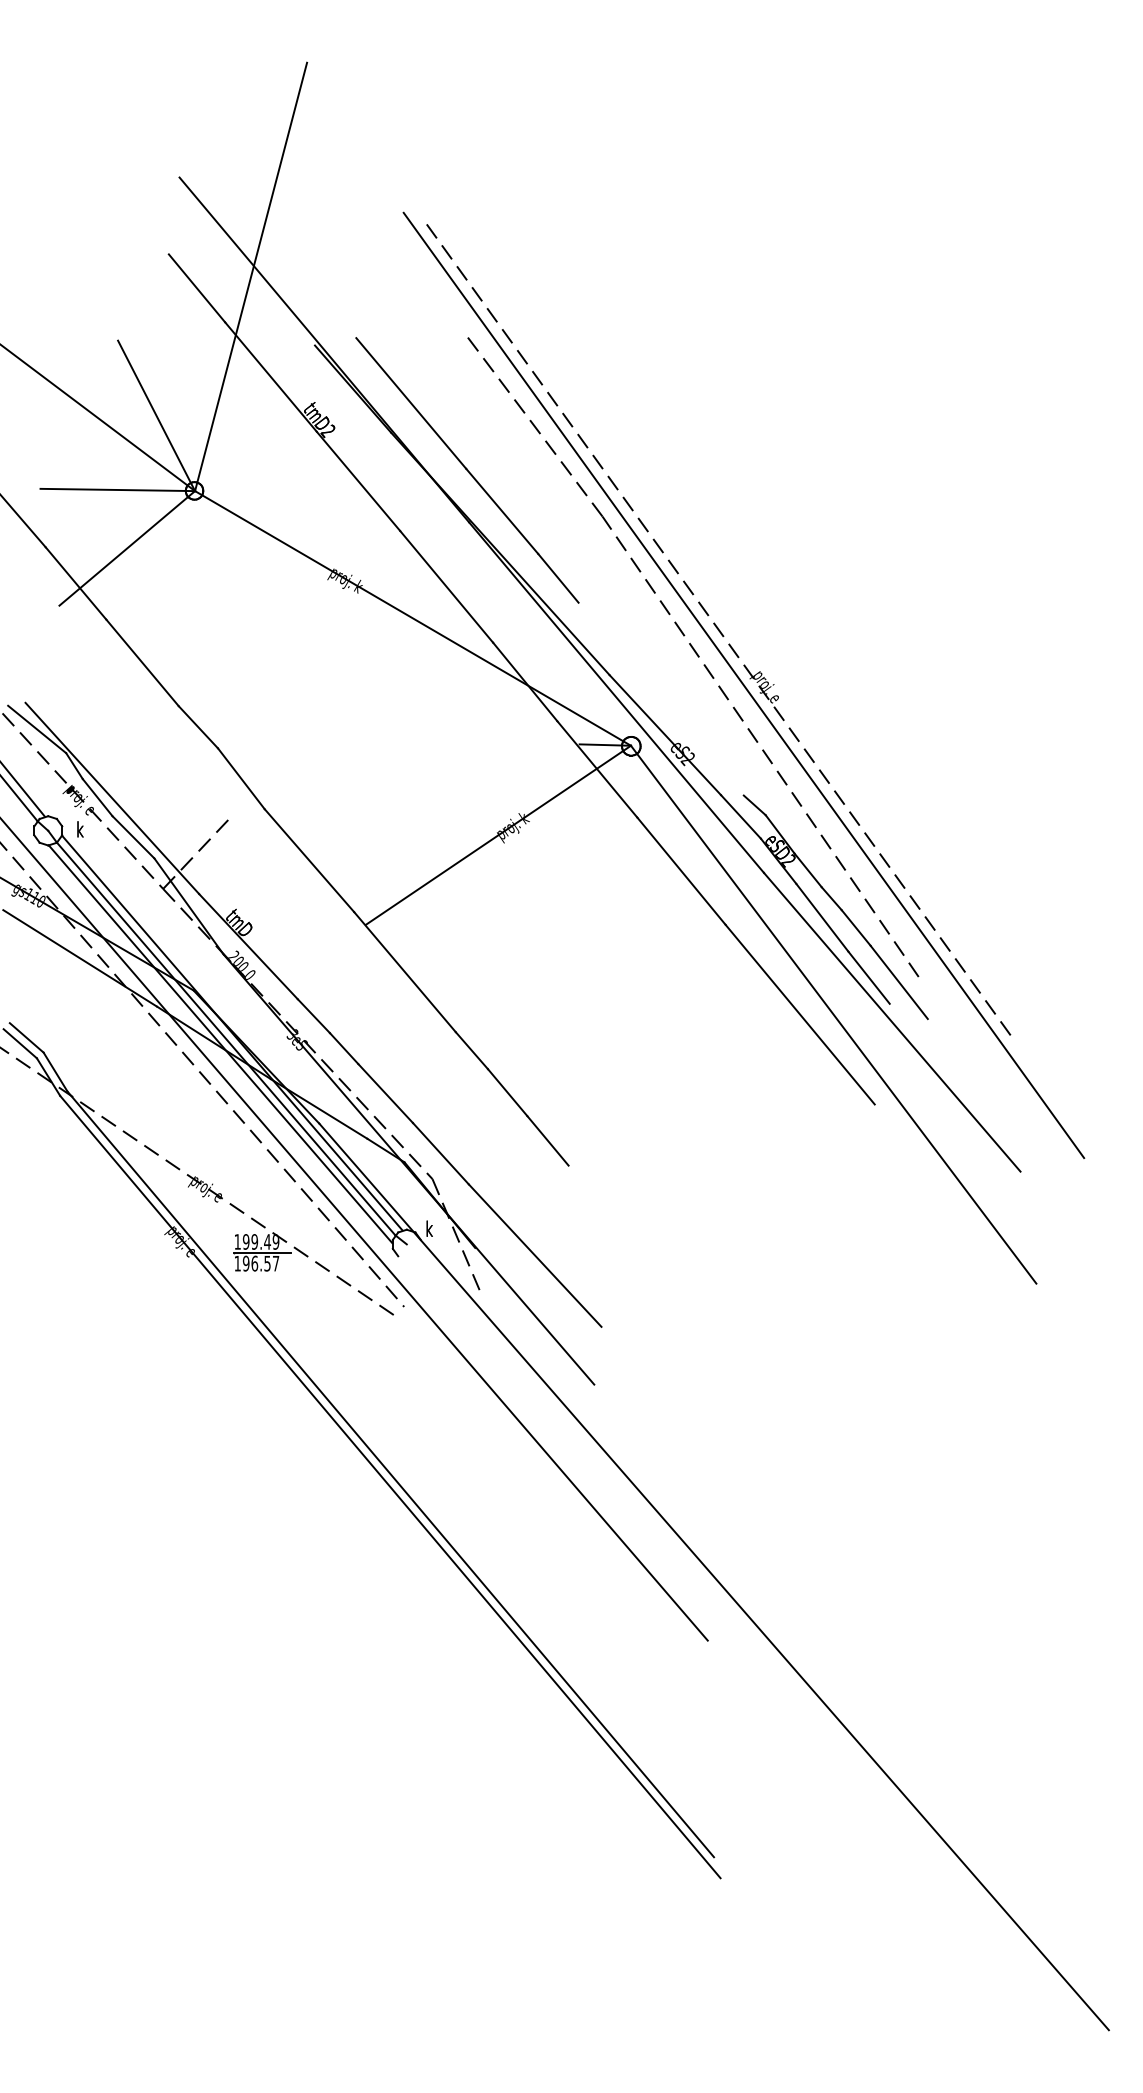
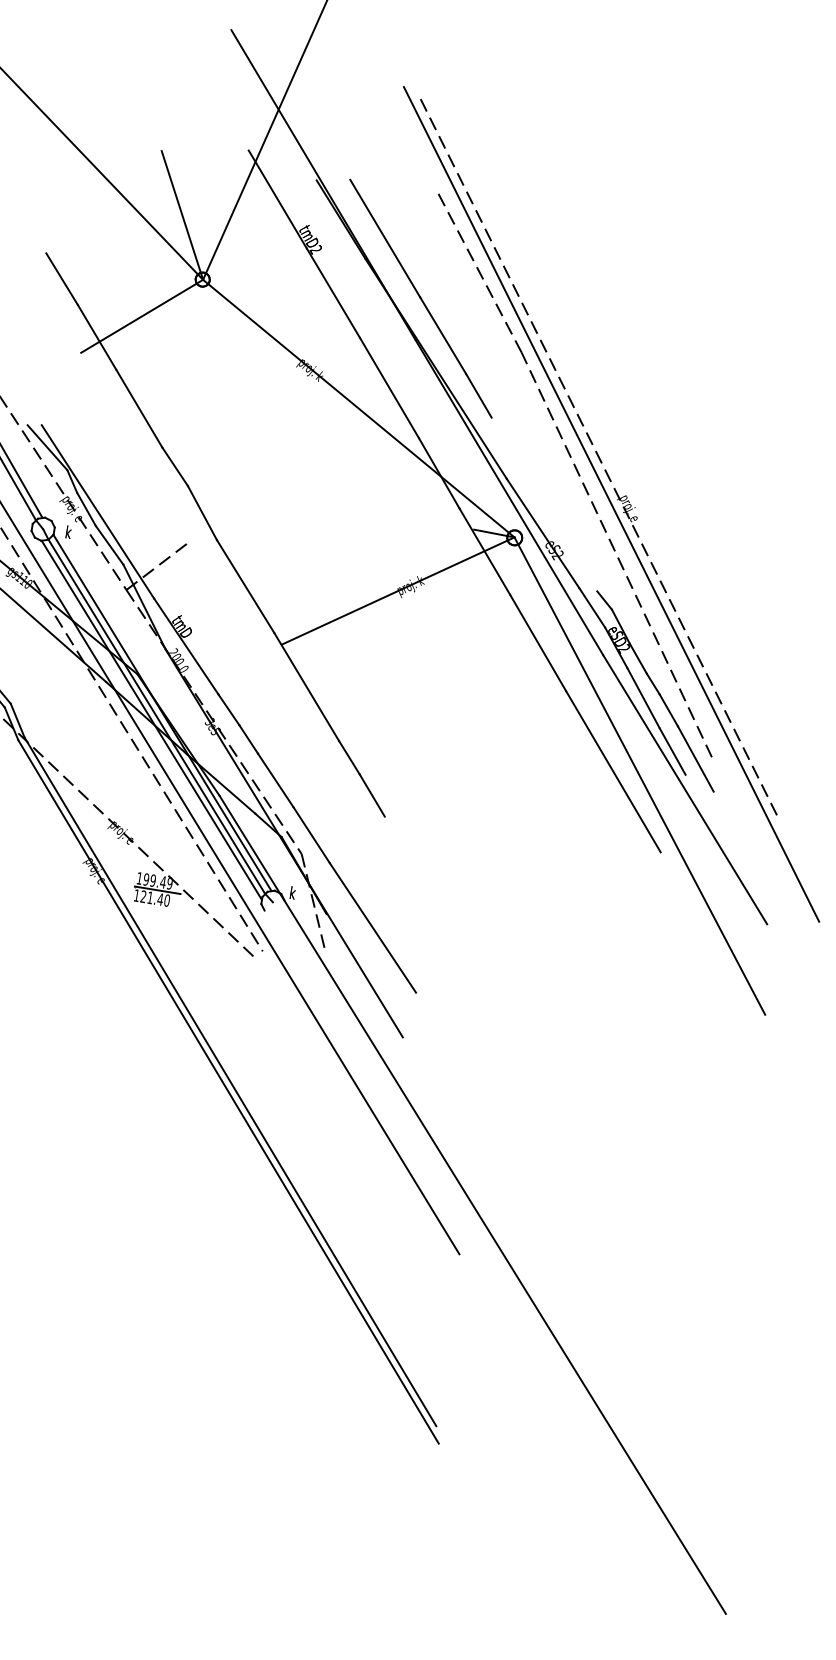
line: (196, 288) -> (230, 119), removed
line: (117, 489) -> (142, 268), removed
line: (547, 1140) -> (397, 838), removed
text: (260, 1263) -> (154, 898), 196.57 -> 121.40

